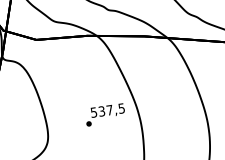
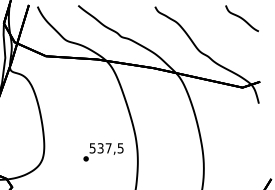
text: (105, 115) -> (103, 152), moved

